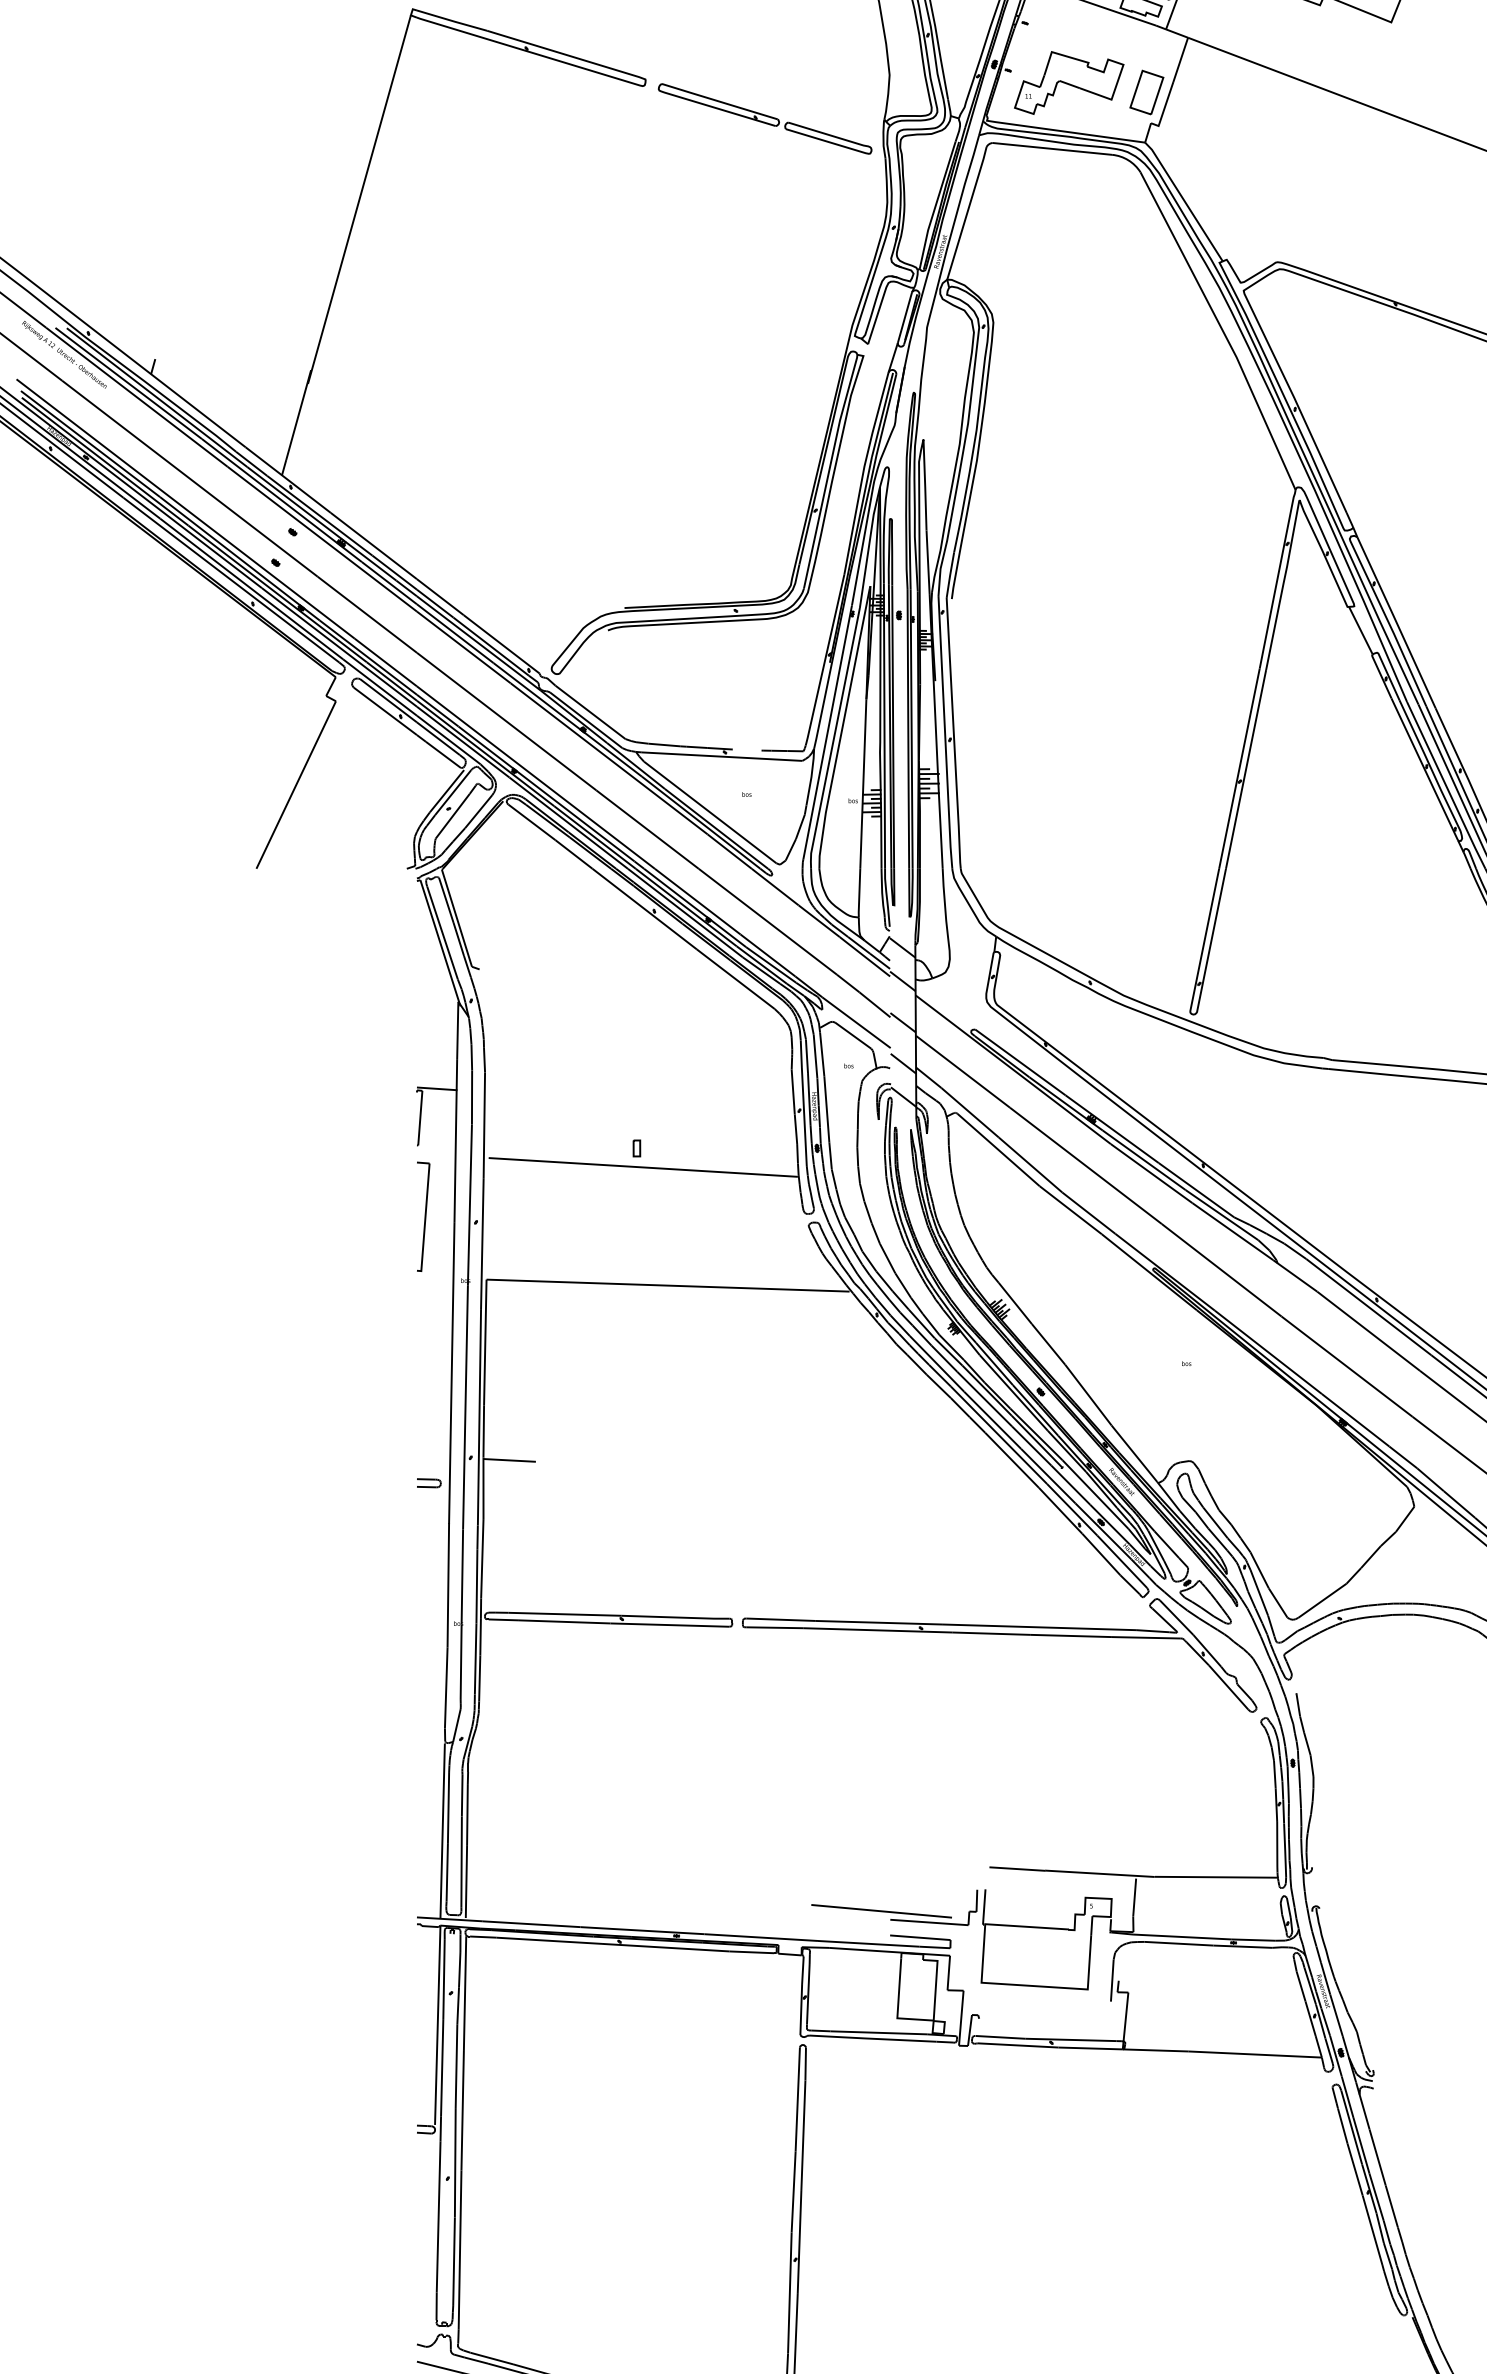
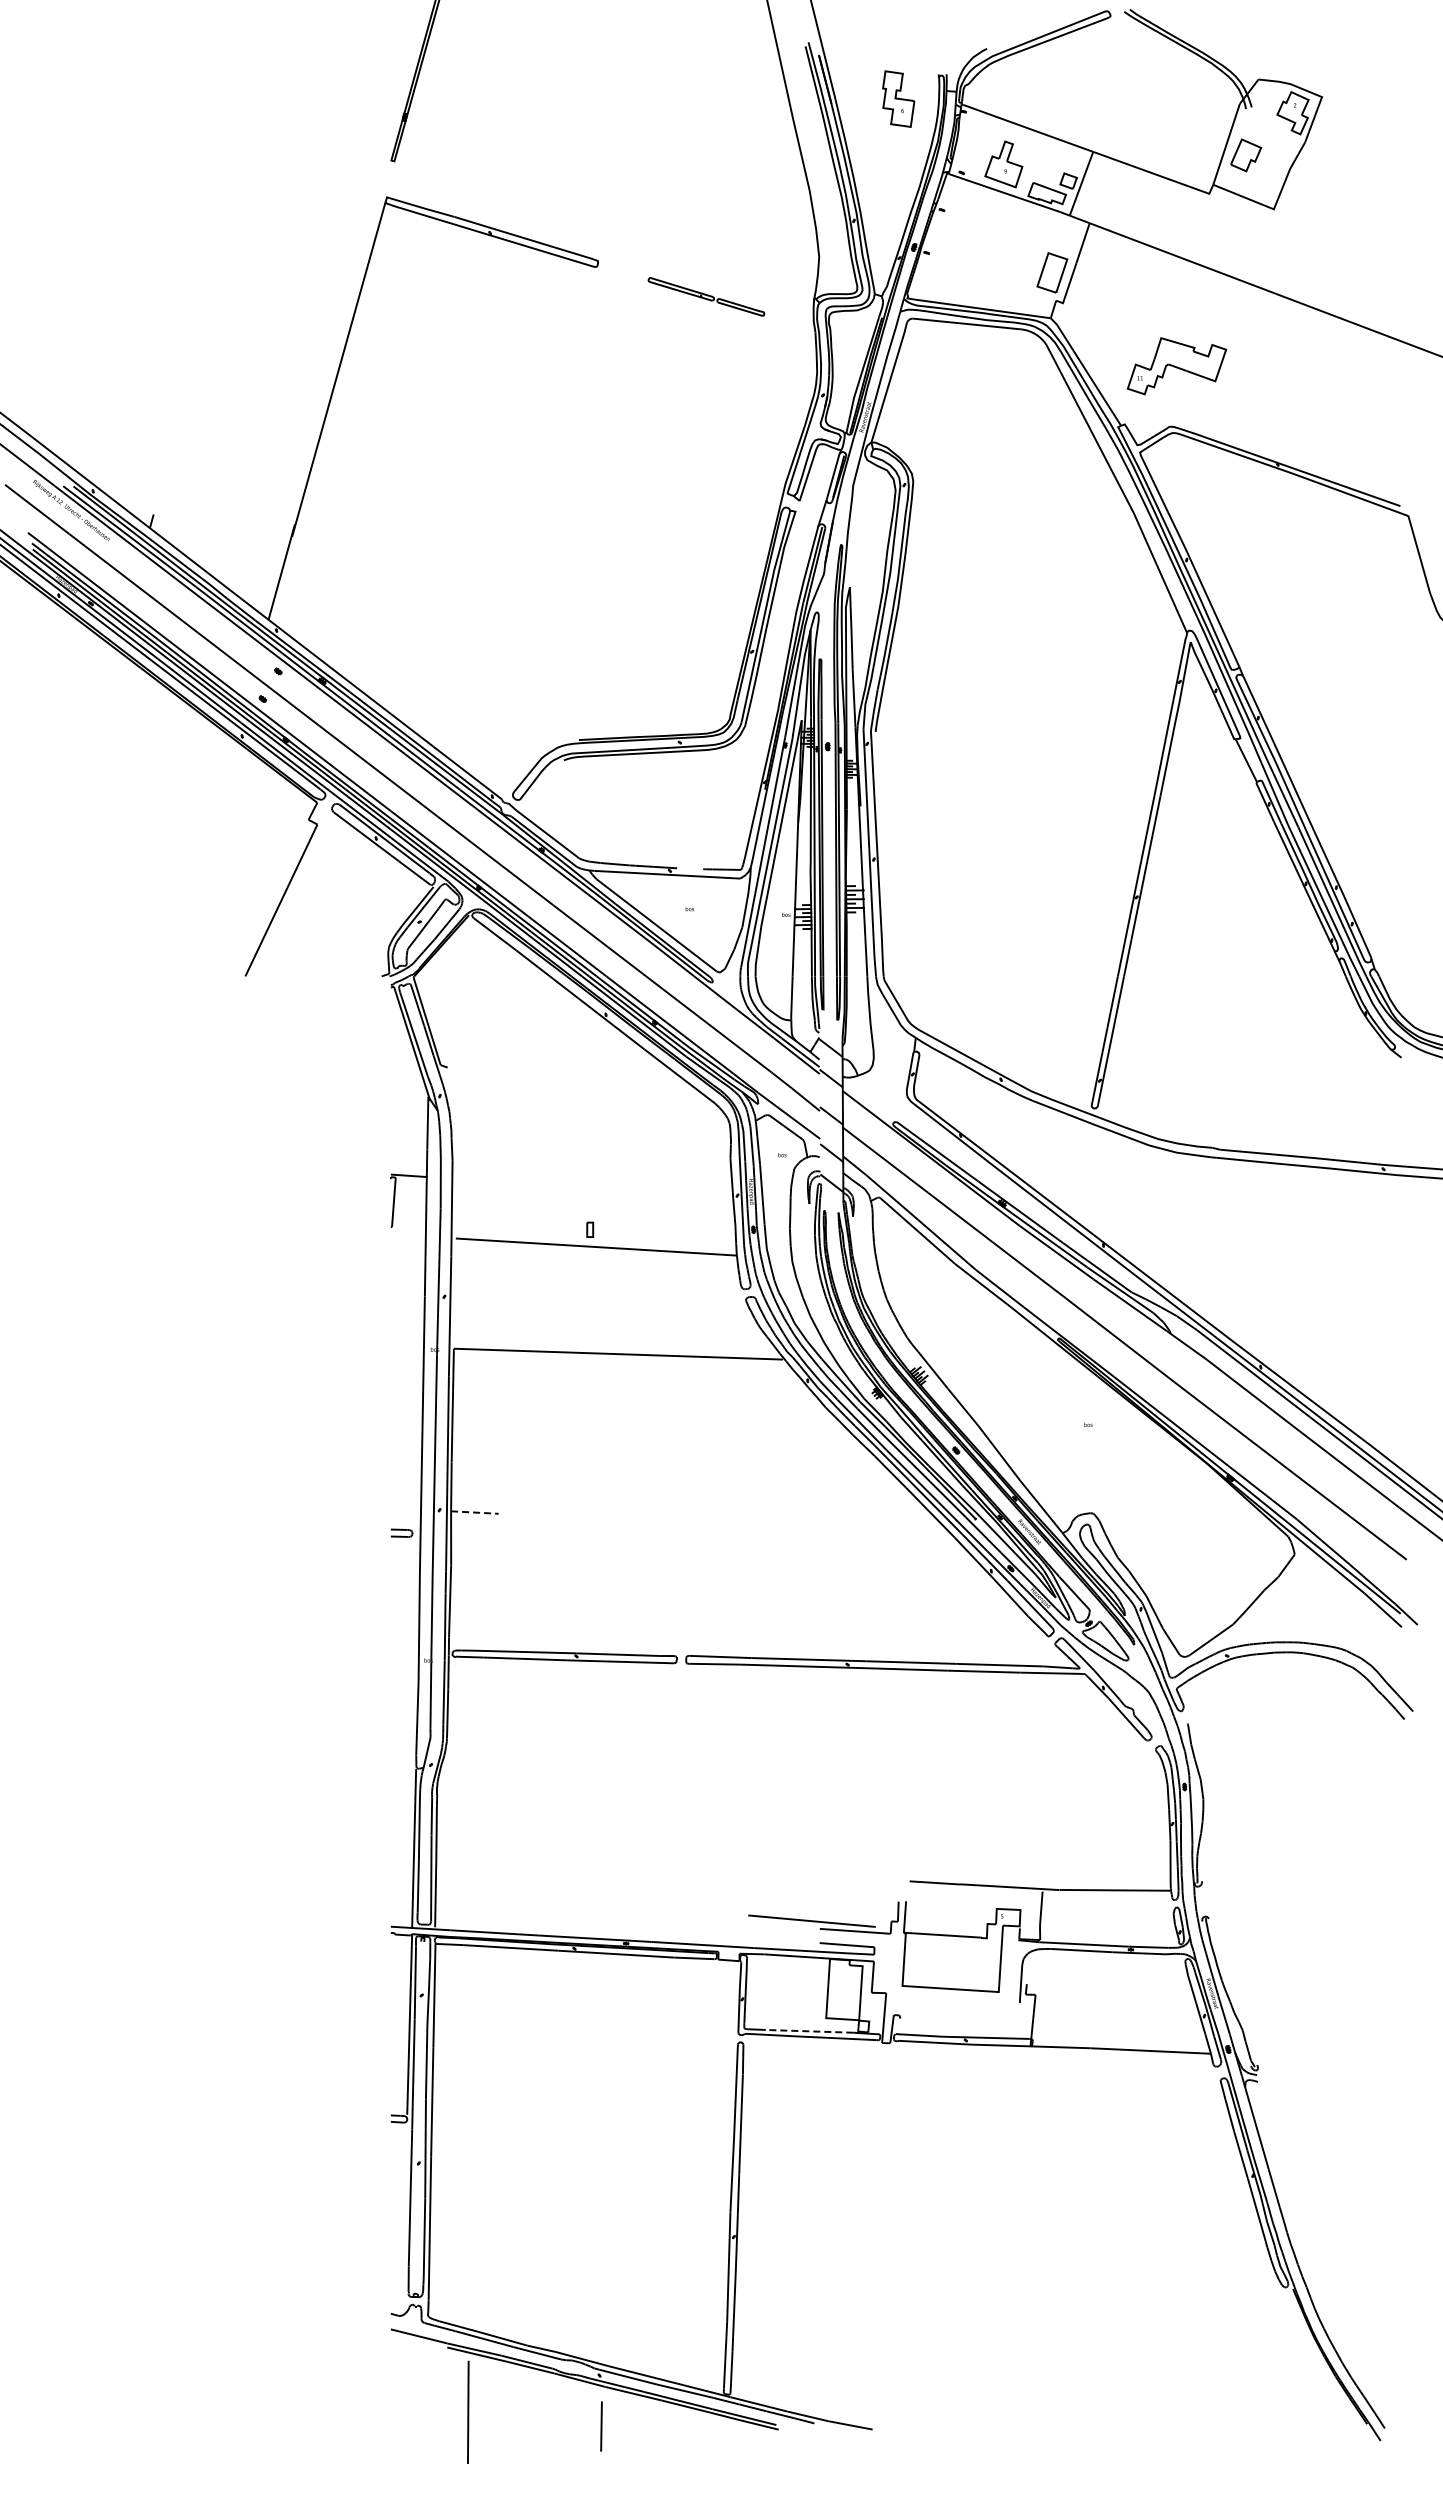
part: (1068, 83) -> (1176, 366), moved
part: (765, 118) -> (706, 296), size x0.6
part: (423, 1216) -> (396, 1291), removed
line: (509, 1460) -> (474, 1512), solid -> dashed
line: (878, 2033) -> (809, 2031), solid -> dashed

